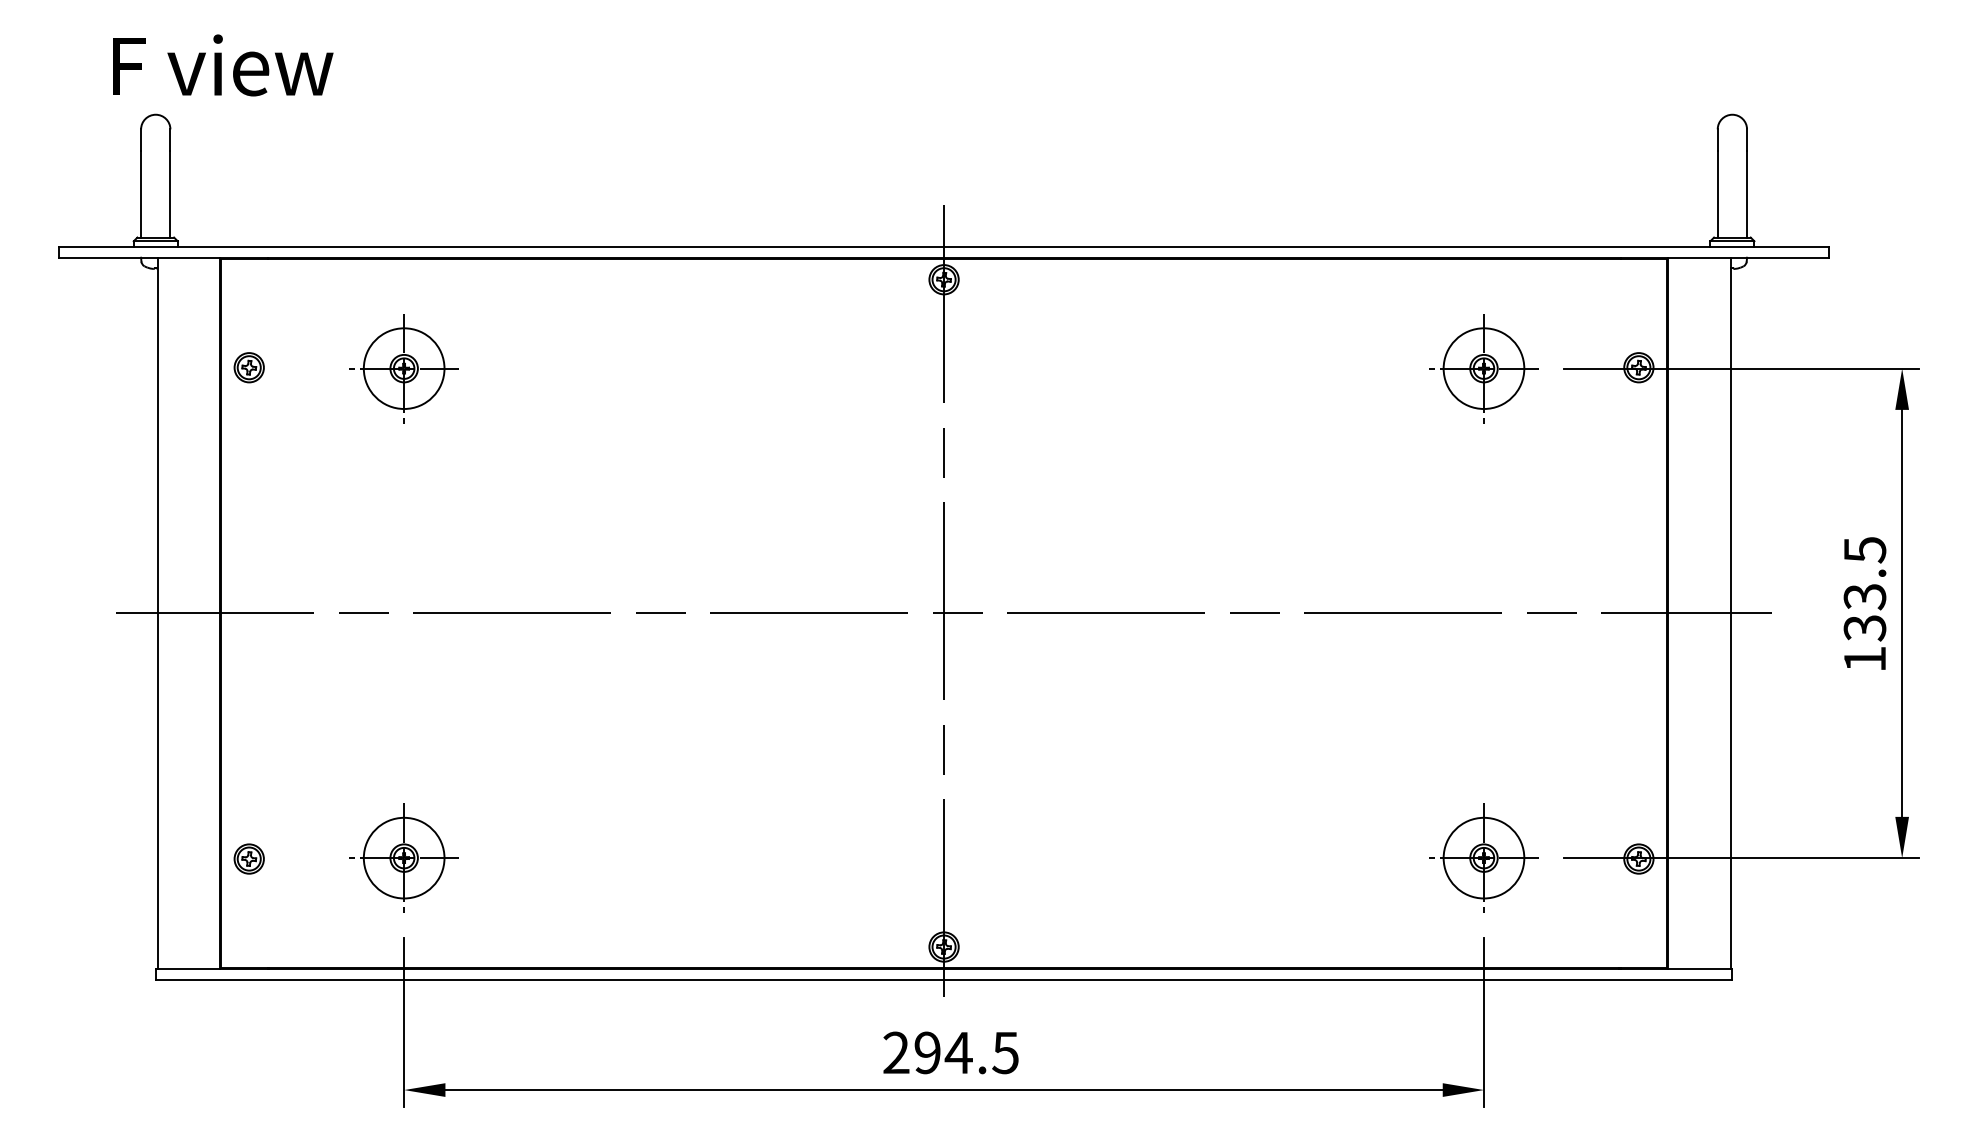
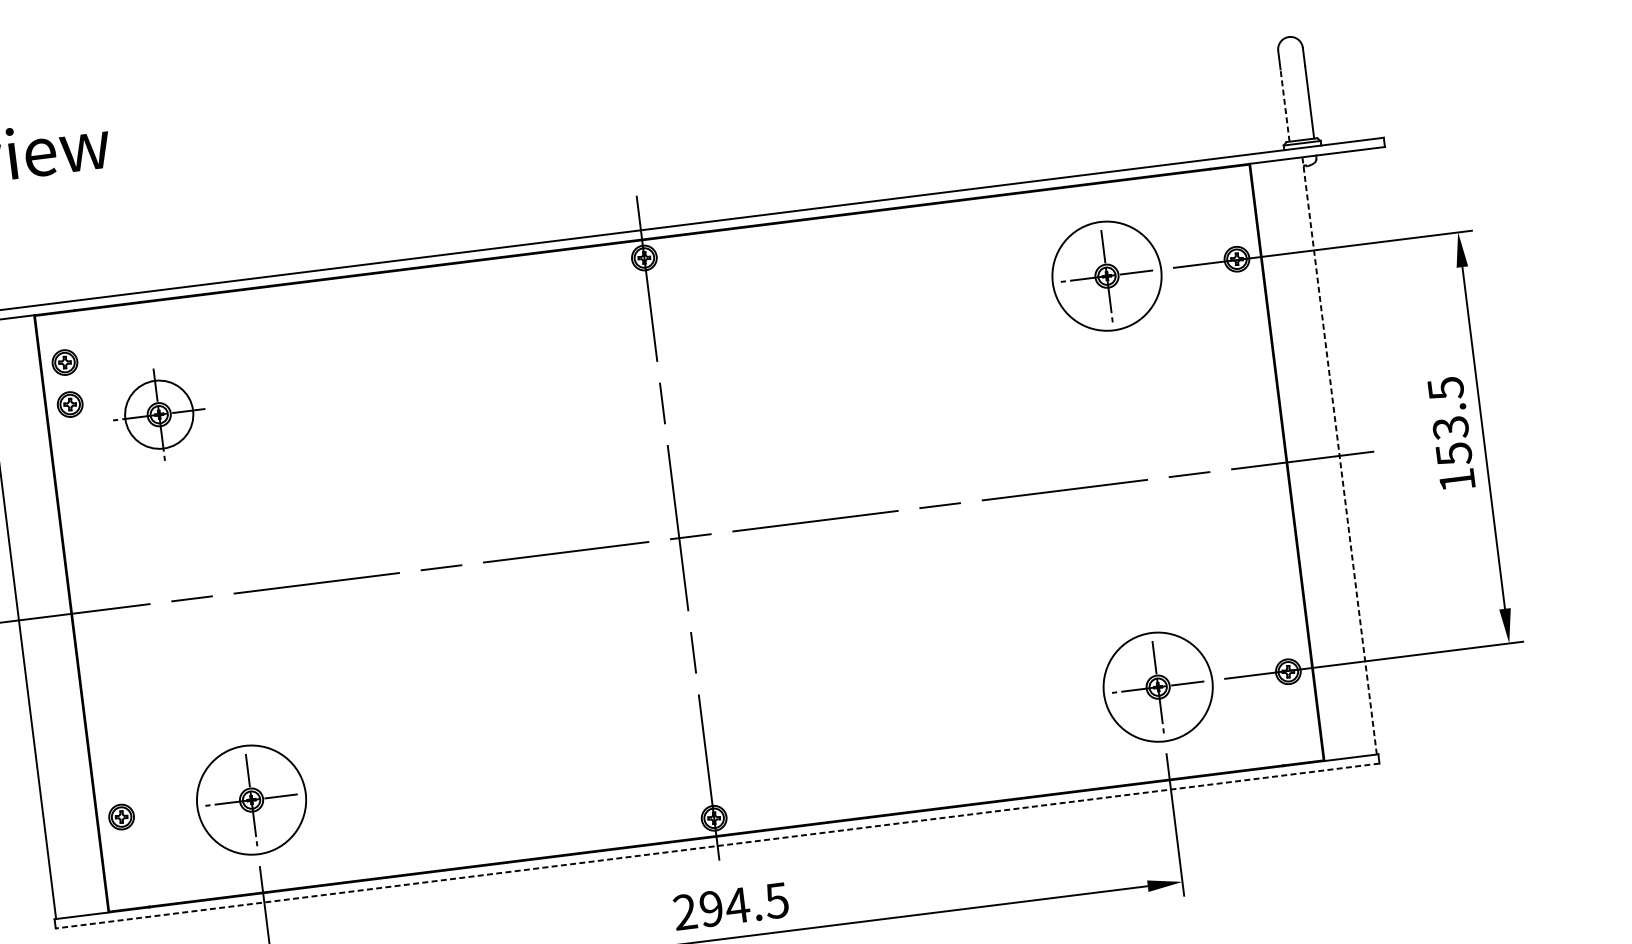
line: (1717, 194) -> (1284, 105), solid -> dashed
part: (248, 317) -> (64, 362), added
part: (403, 368) -> (158, 414), moved
circle: (1483, 368) -> (1106, 276), size x1.6
line: (1730, 613) -> (1339, 455), solid -> dashed
text: (1864, 628) -> (1453, 454), 133.5 -> 153.5
circle: (403, 857) -> (250, 799), size x1.6
circle: (1483, 857) -> (1157, 686), size x1.6
line: (943, 980) -> (717, 846), solid -> dashed

